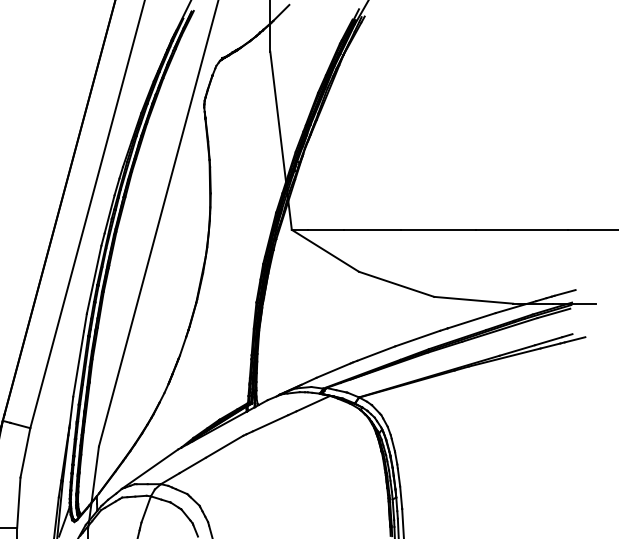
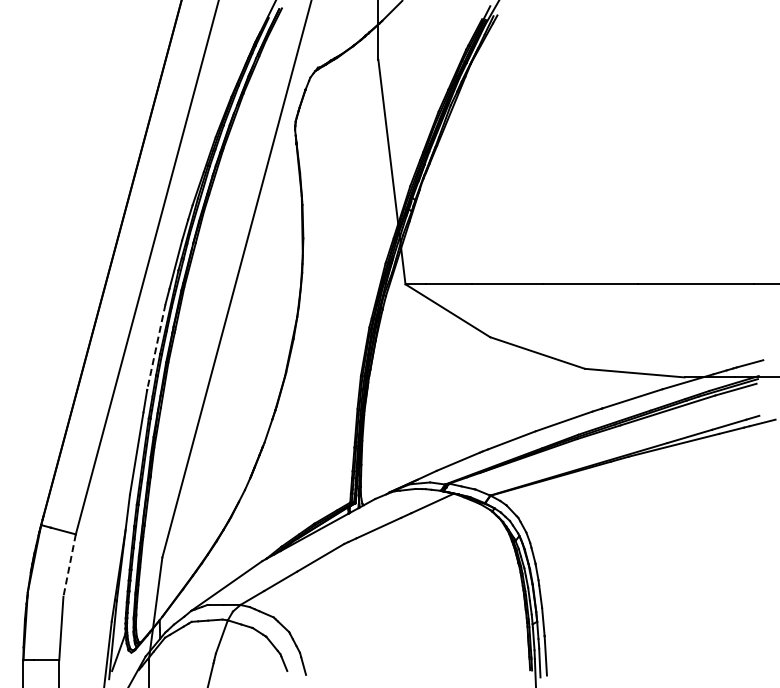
line: (94, 279) -> (156, 347), solid -> dashed
line: (25, 452) -> (69, 565), solid -> dashed

